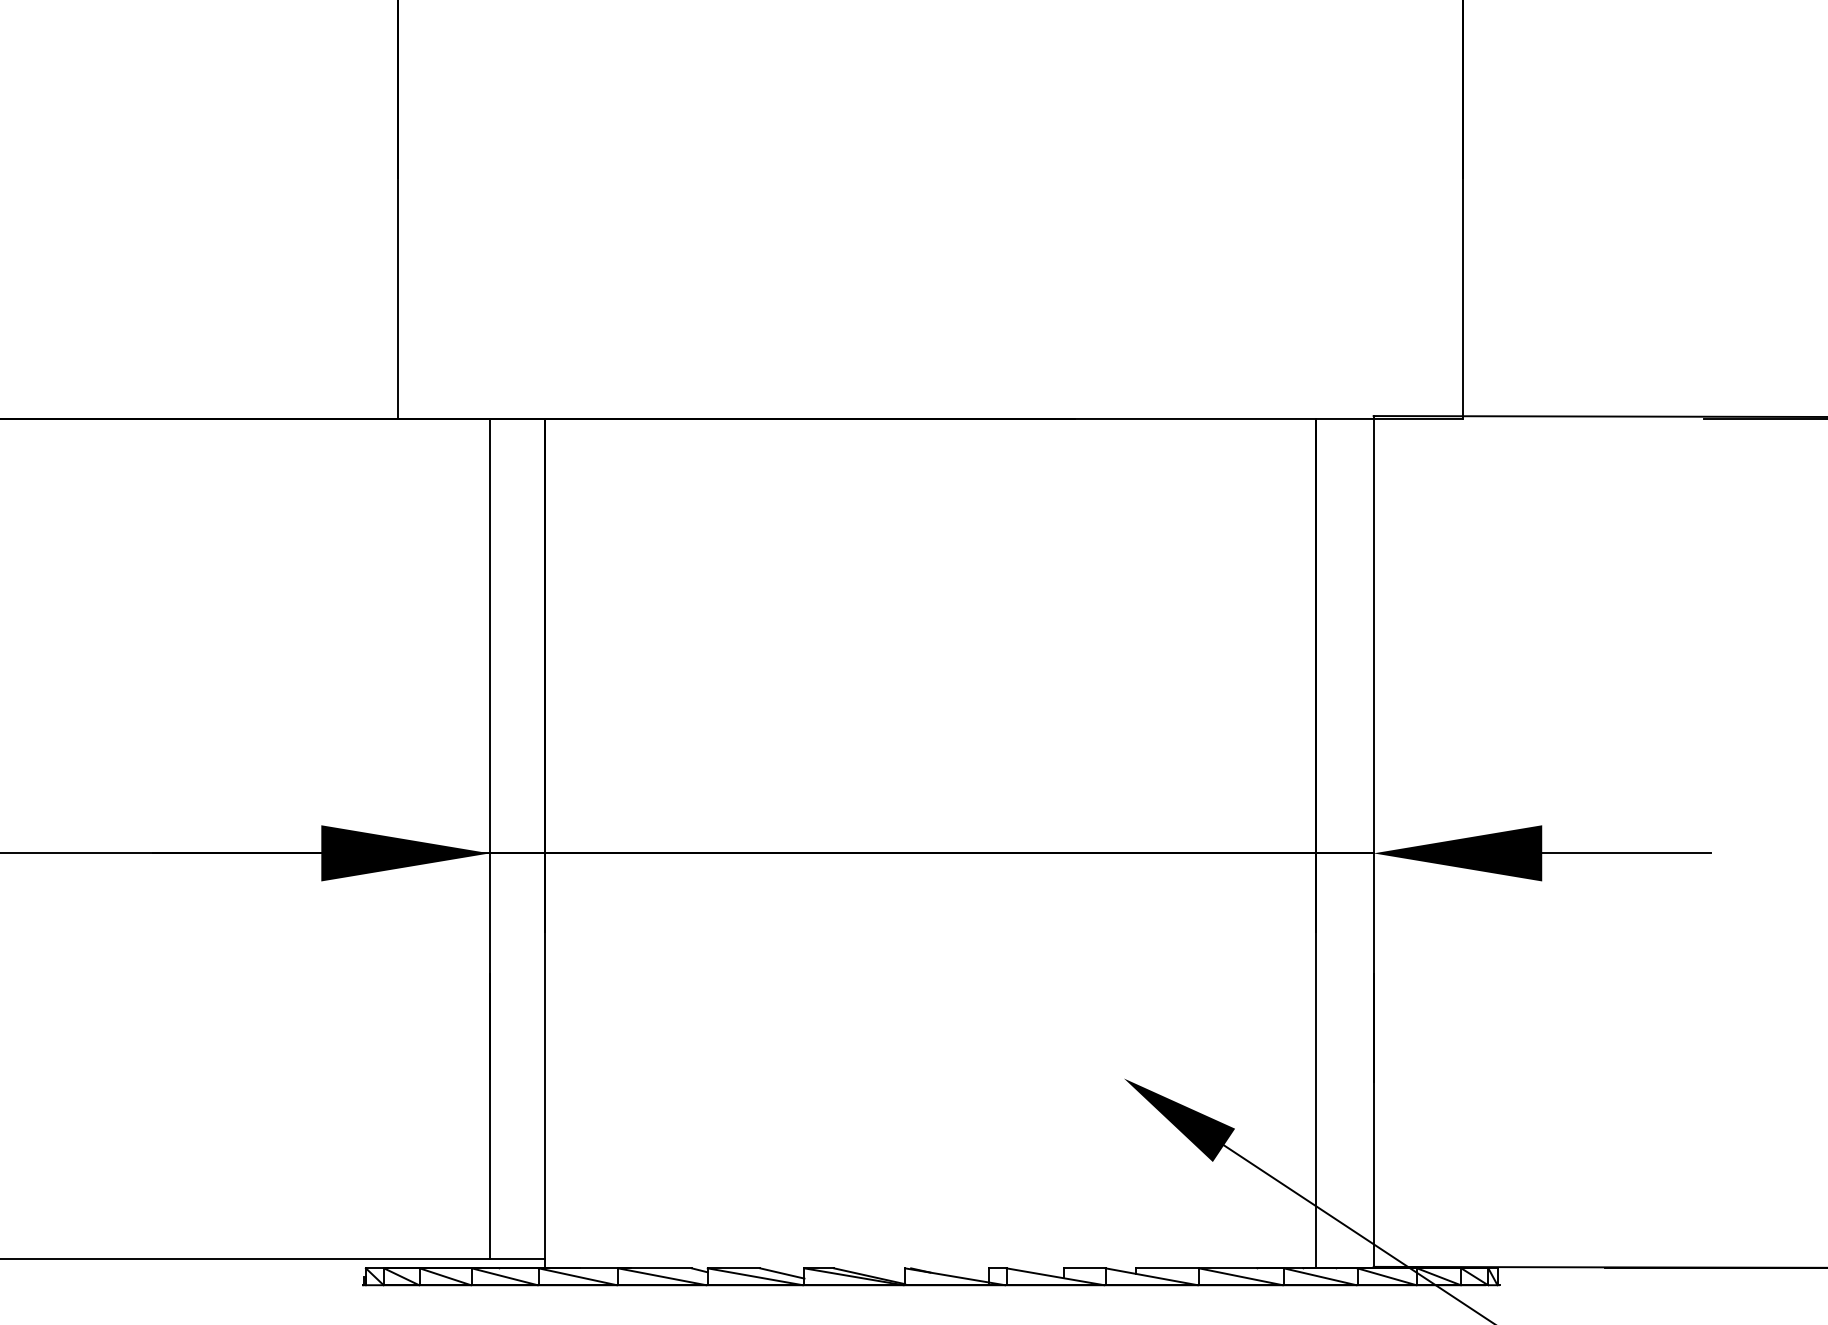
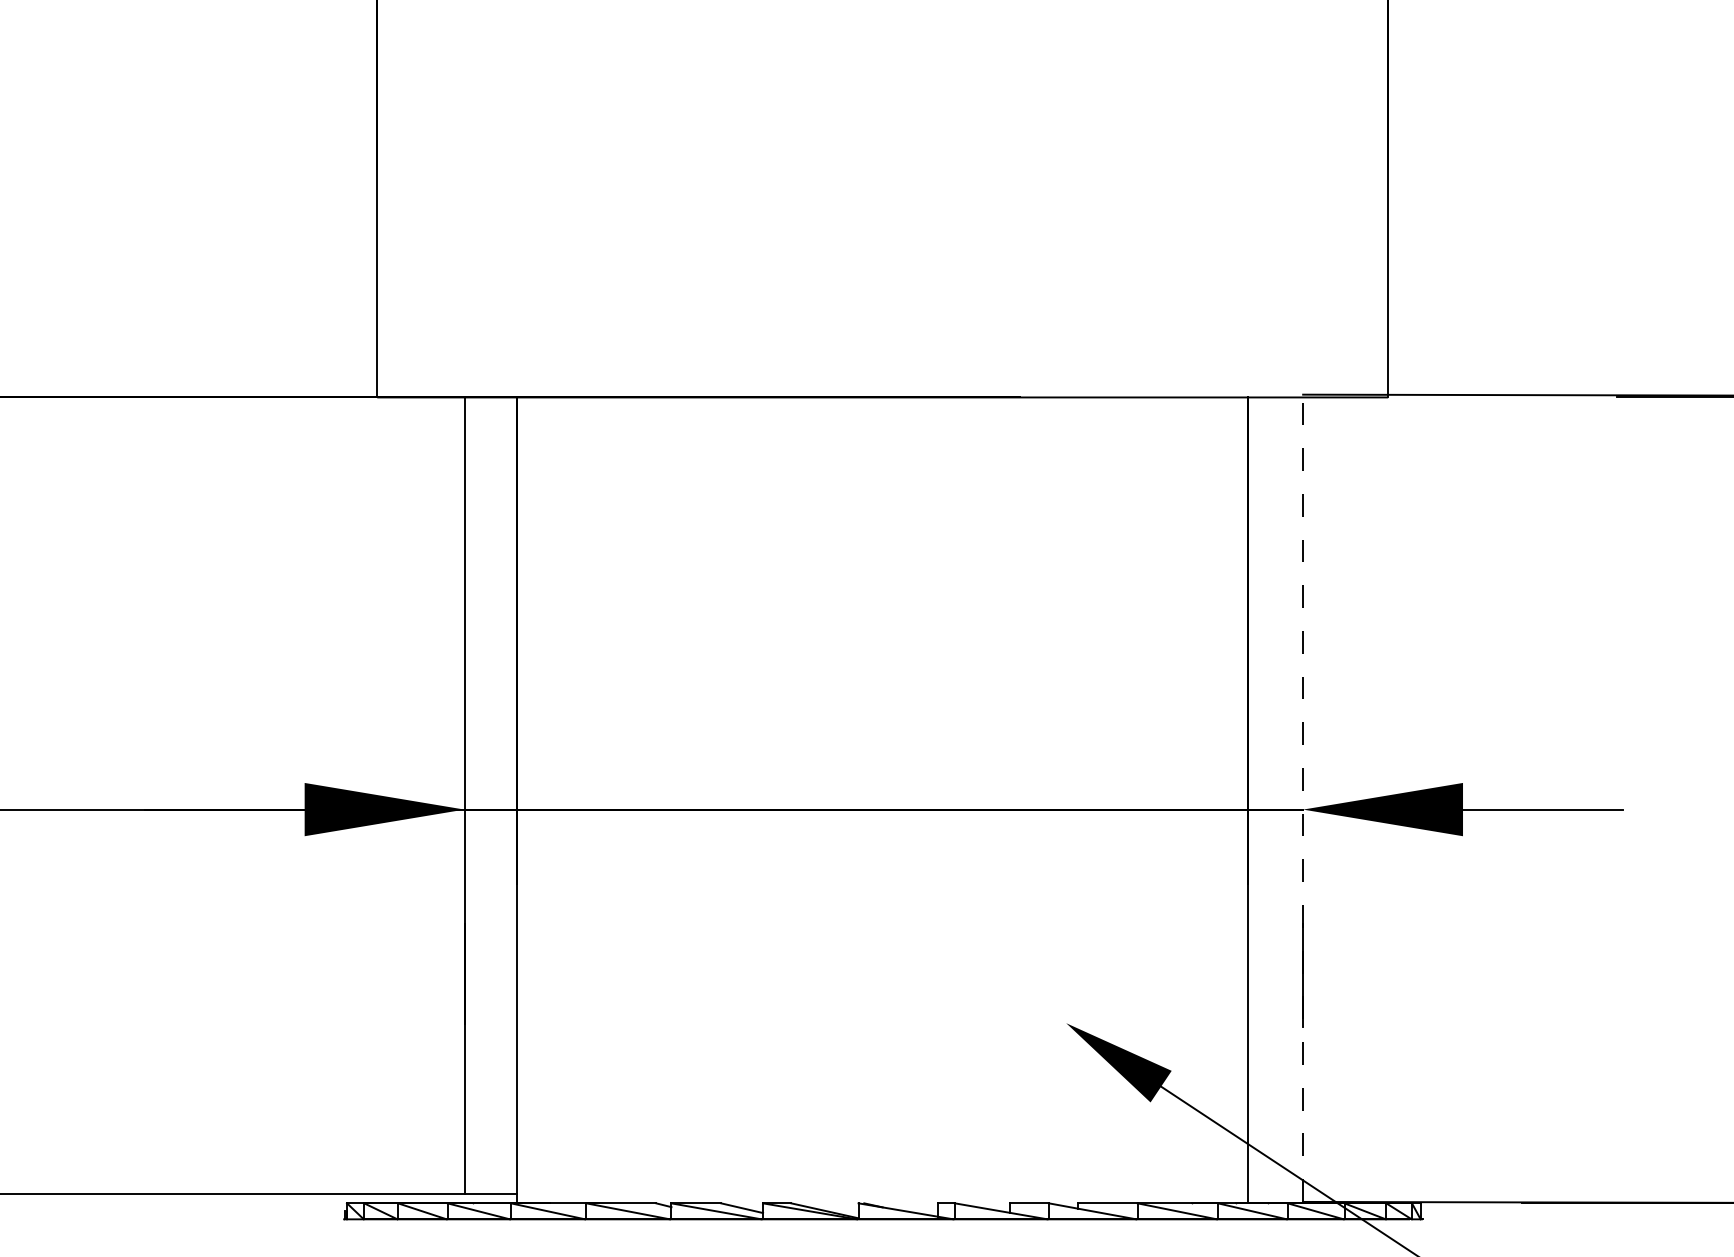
line: (1373, 840) -> (1302, 797), solid -> dashed

